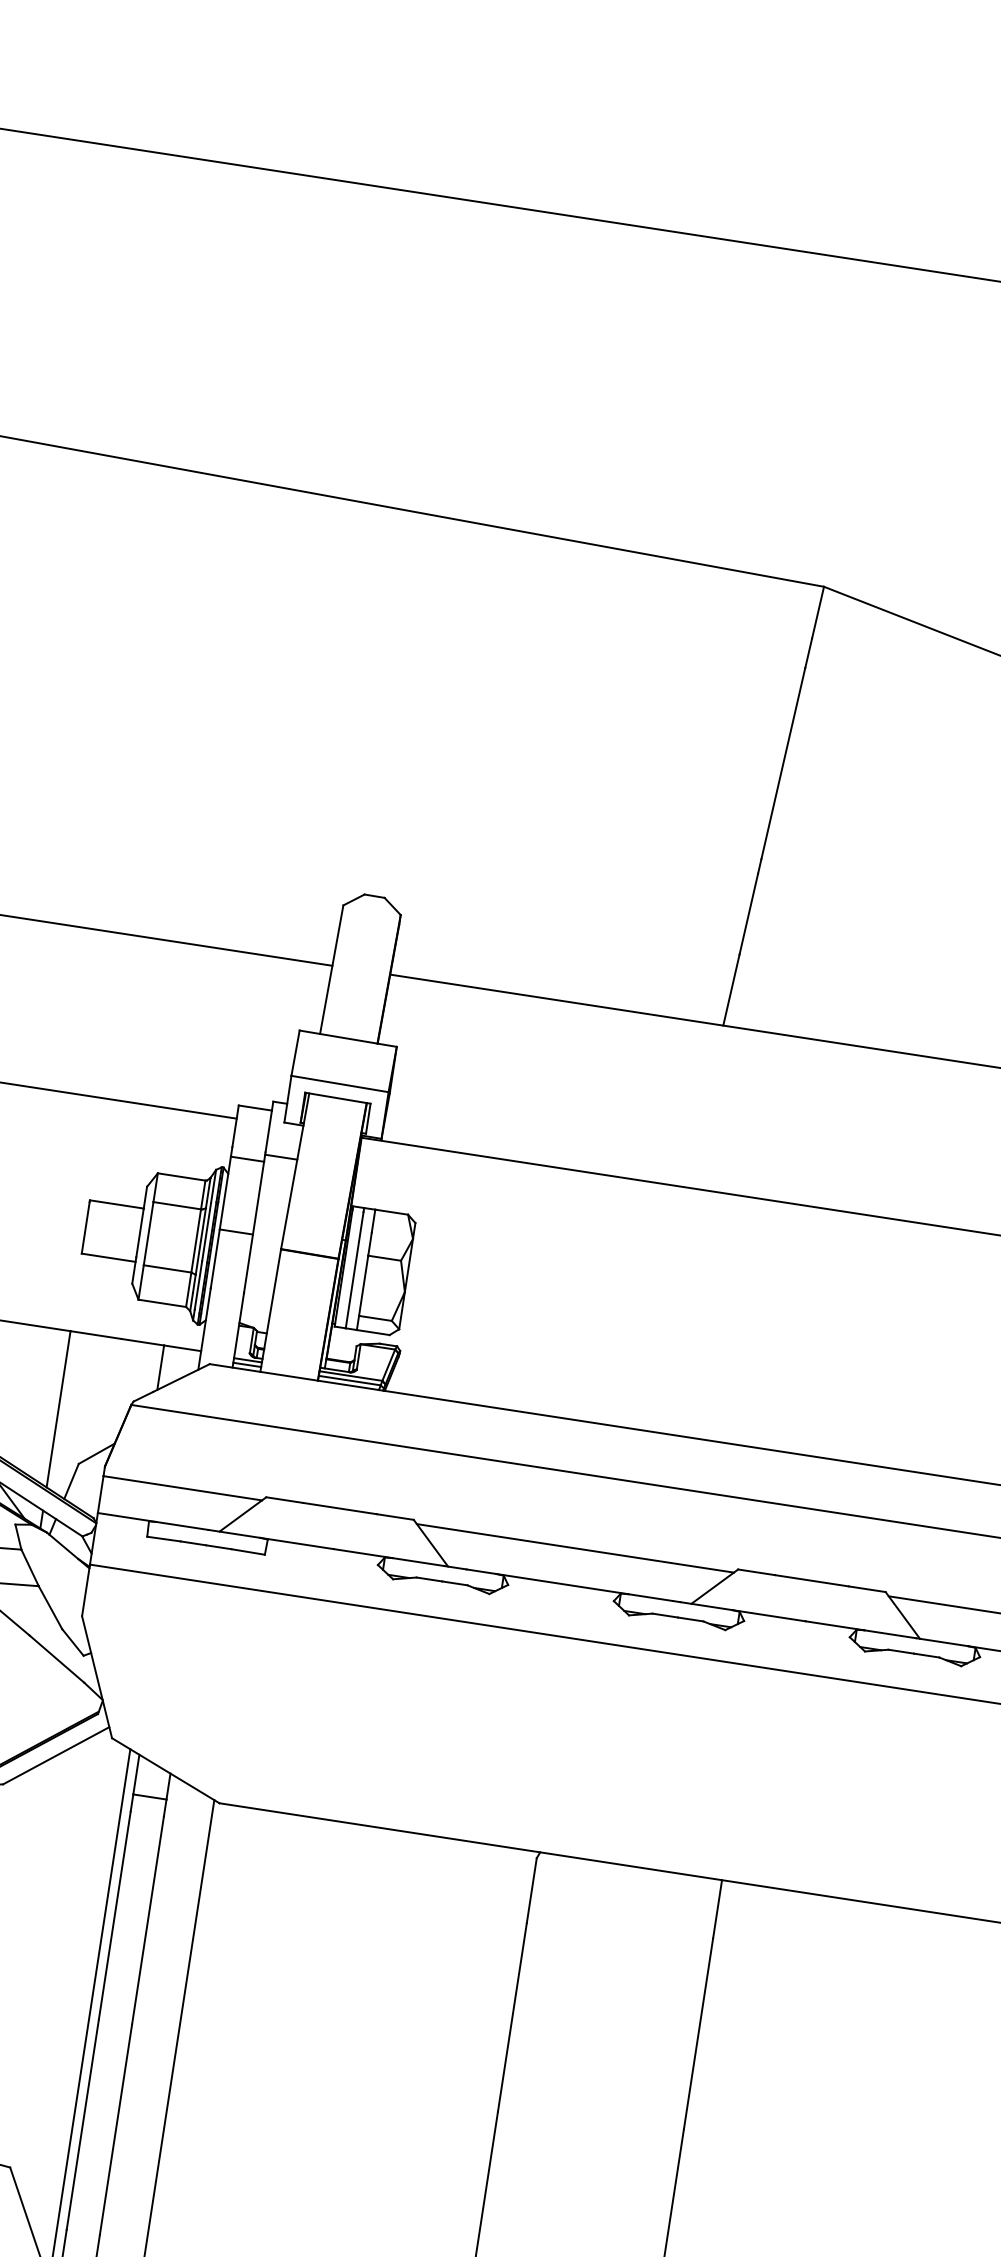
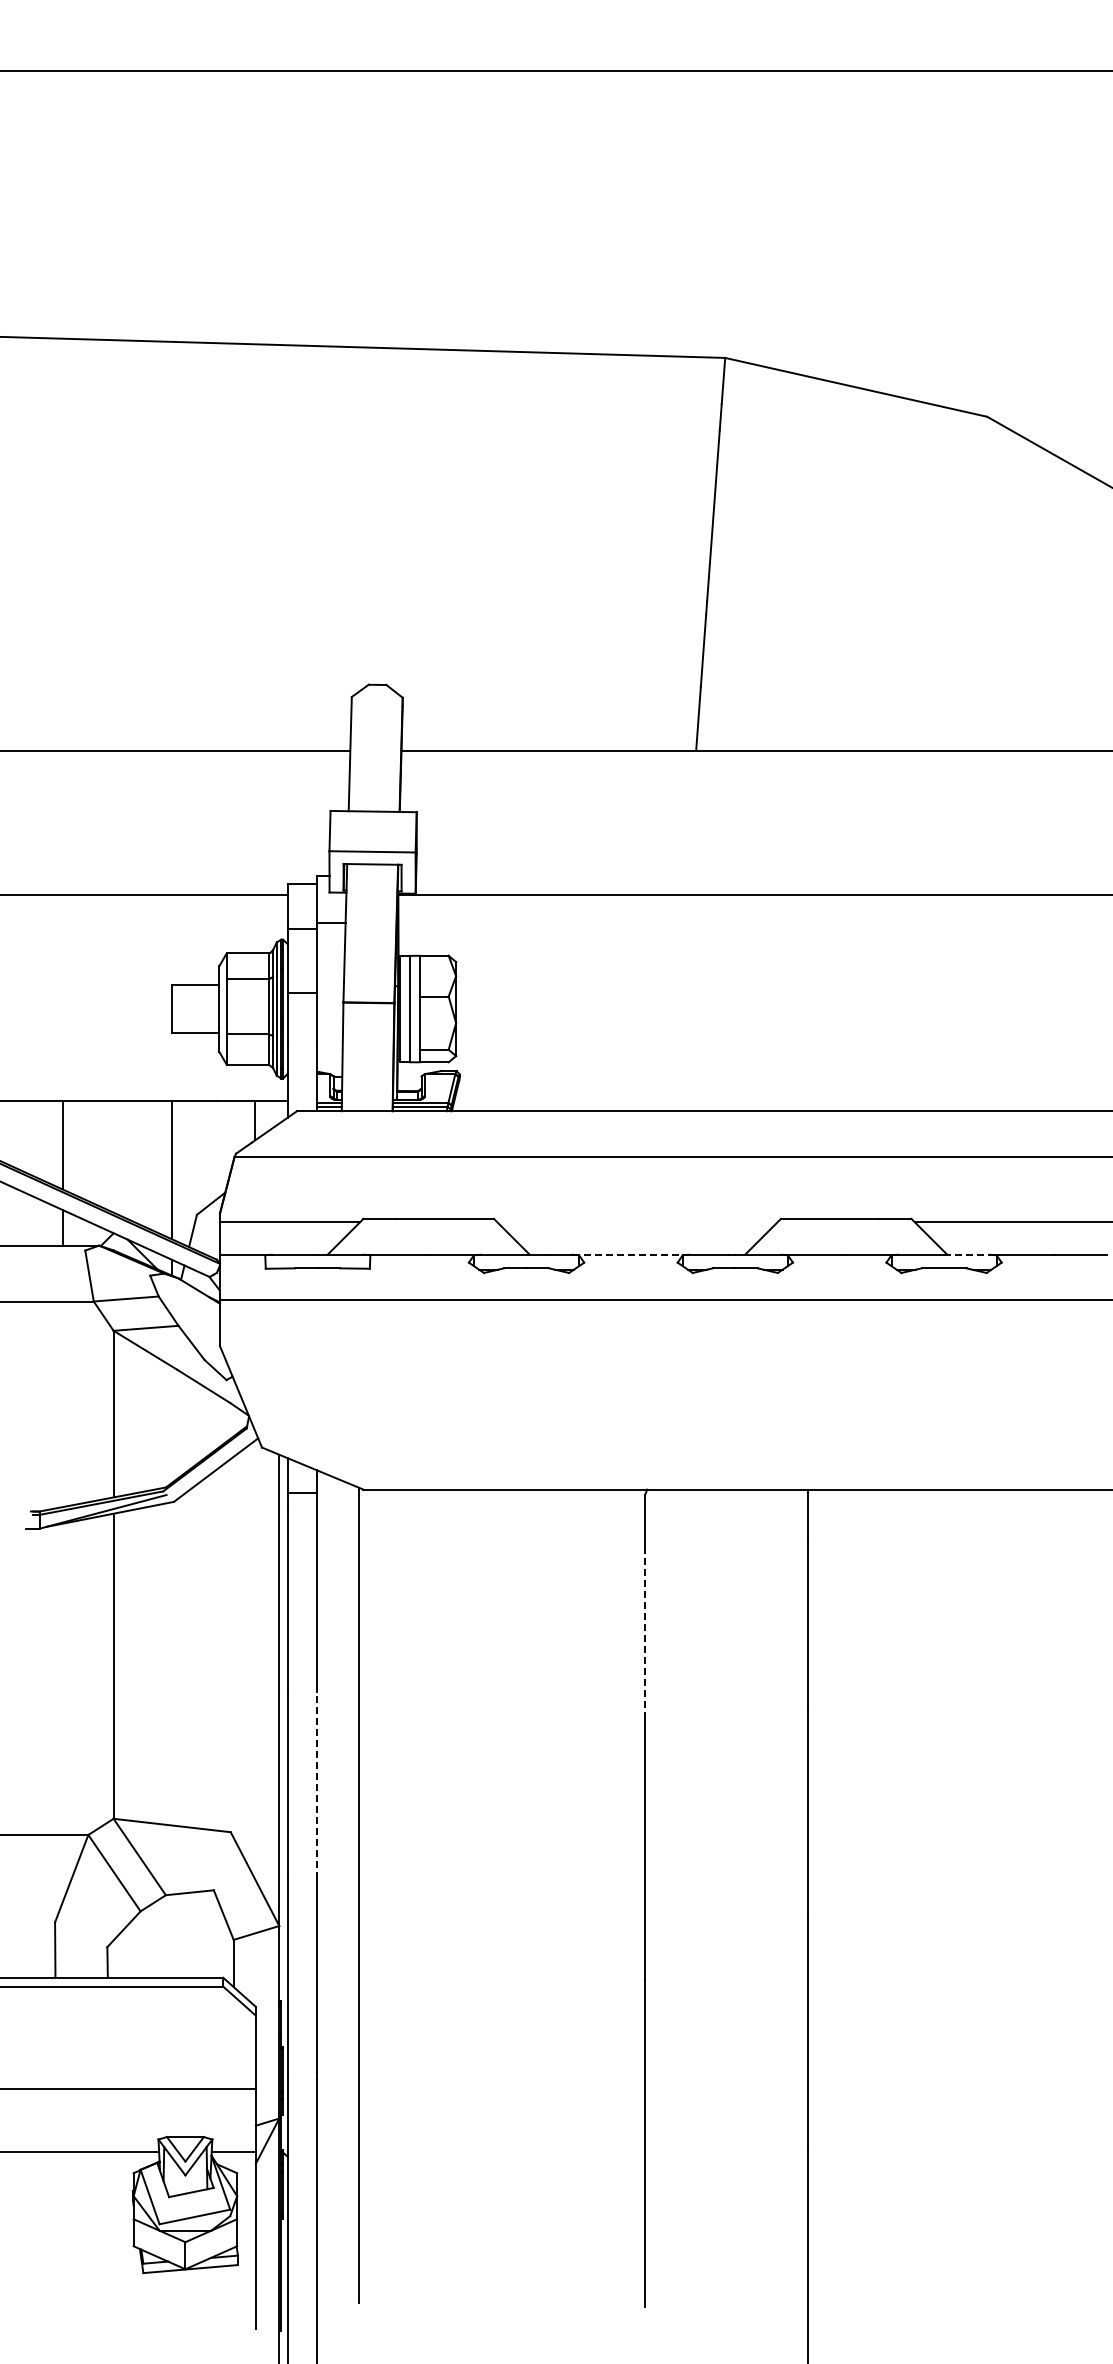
line: (575, 1548) -> (637, 1222), removed
line: (563, 1583) -> (631, 1254), solid -> dashed
line: (942, 1642) -> (967, 1254), solid -> dashed
line: (512, 2016) -> (645, 1635), solid -> dashed
line: (116, 2128) -> (317, 1784), solid -> dashed

